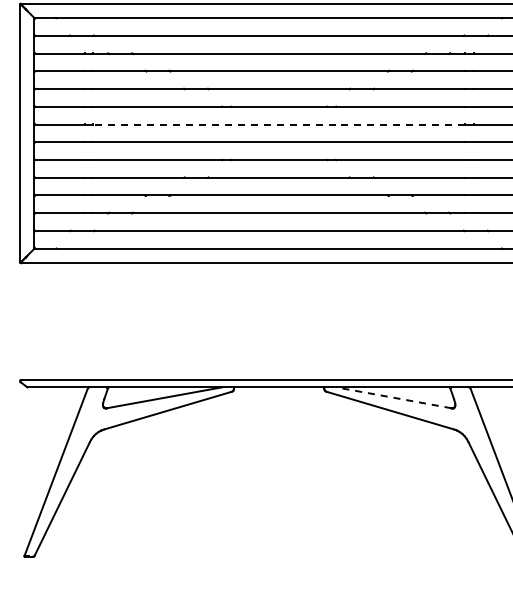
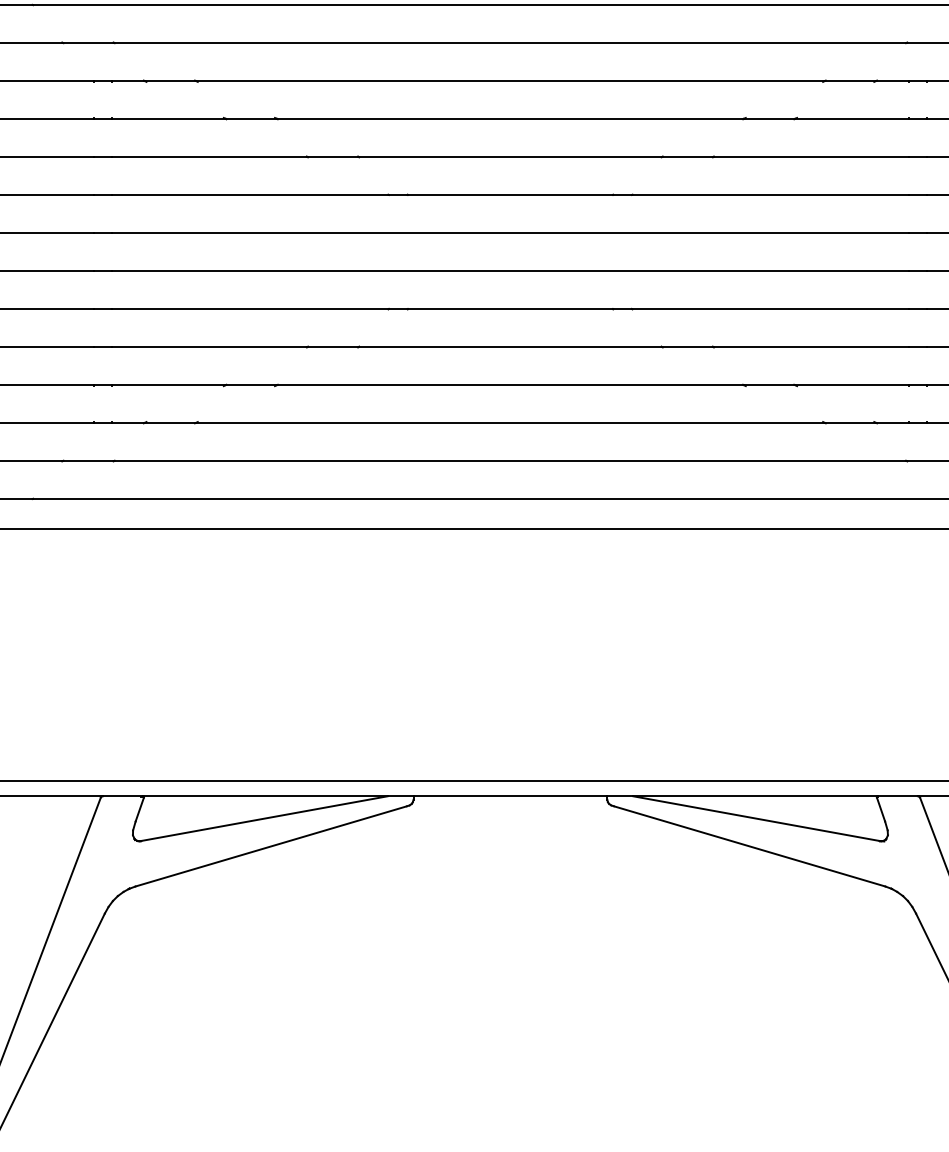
line: (278, 124) -> (508, 232), dashed -> solid
line: (393, 397) -> (755, 817), dashed -> solid

